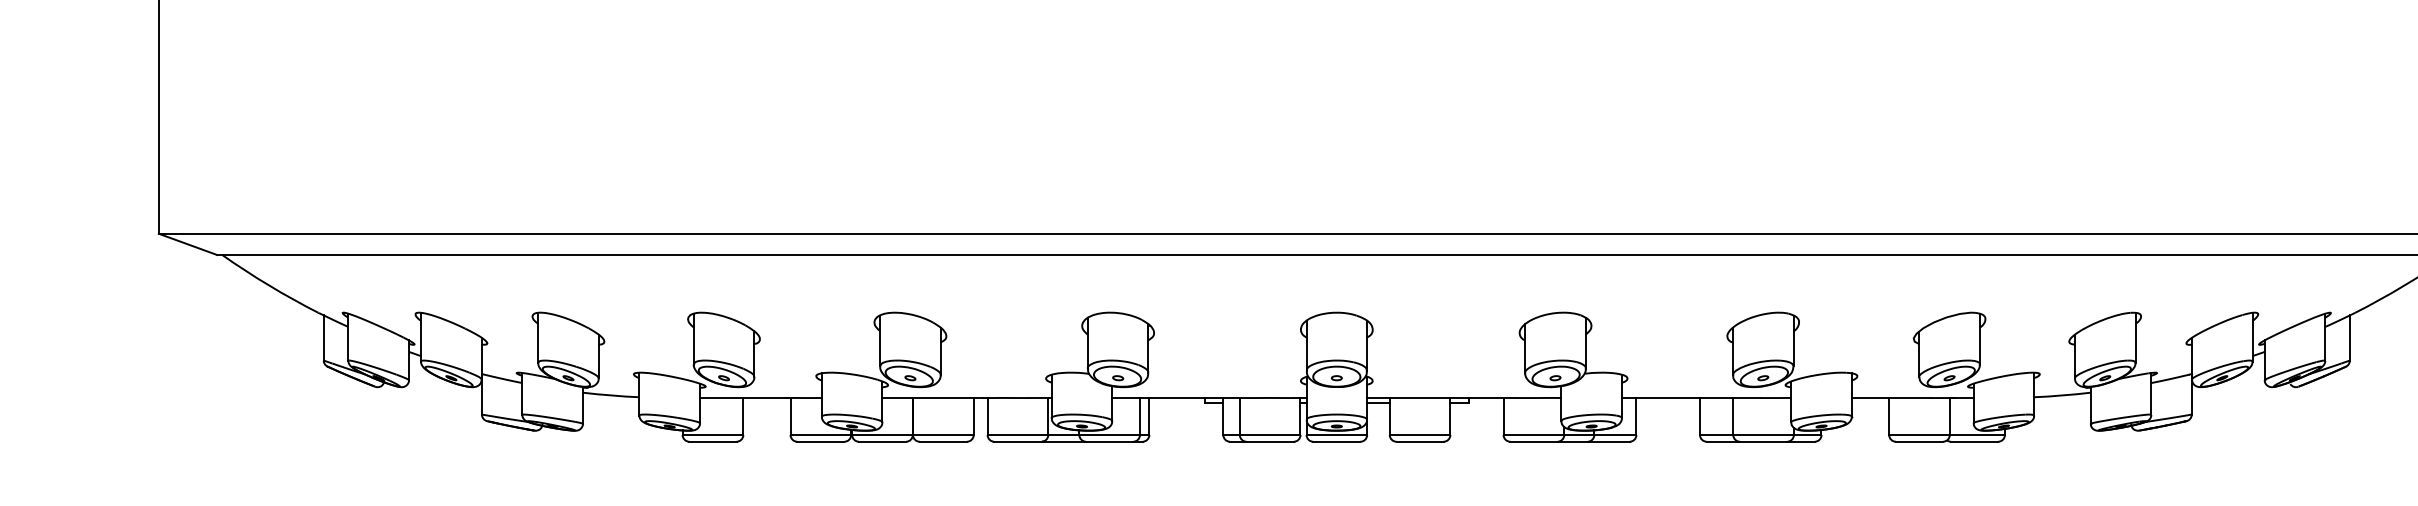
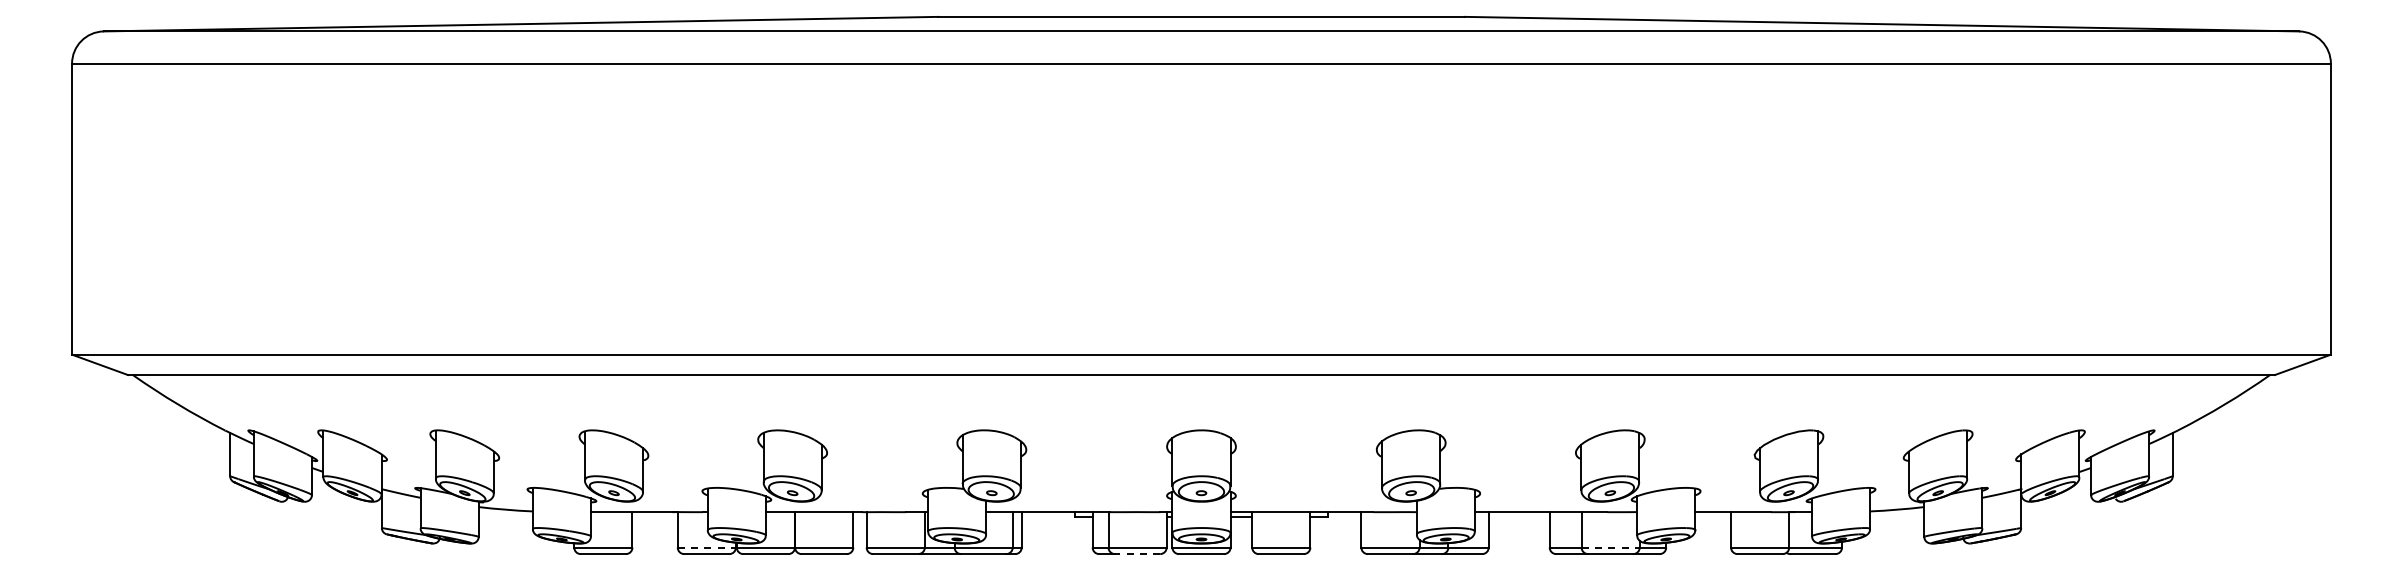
line: (821, 434) -> (707, 547), solid -> dashed
line: (1764, 434) -> (1611, 547), solid -> dashed
line: (1270, 442) -> (1137, 554), solid -> dashed

